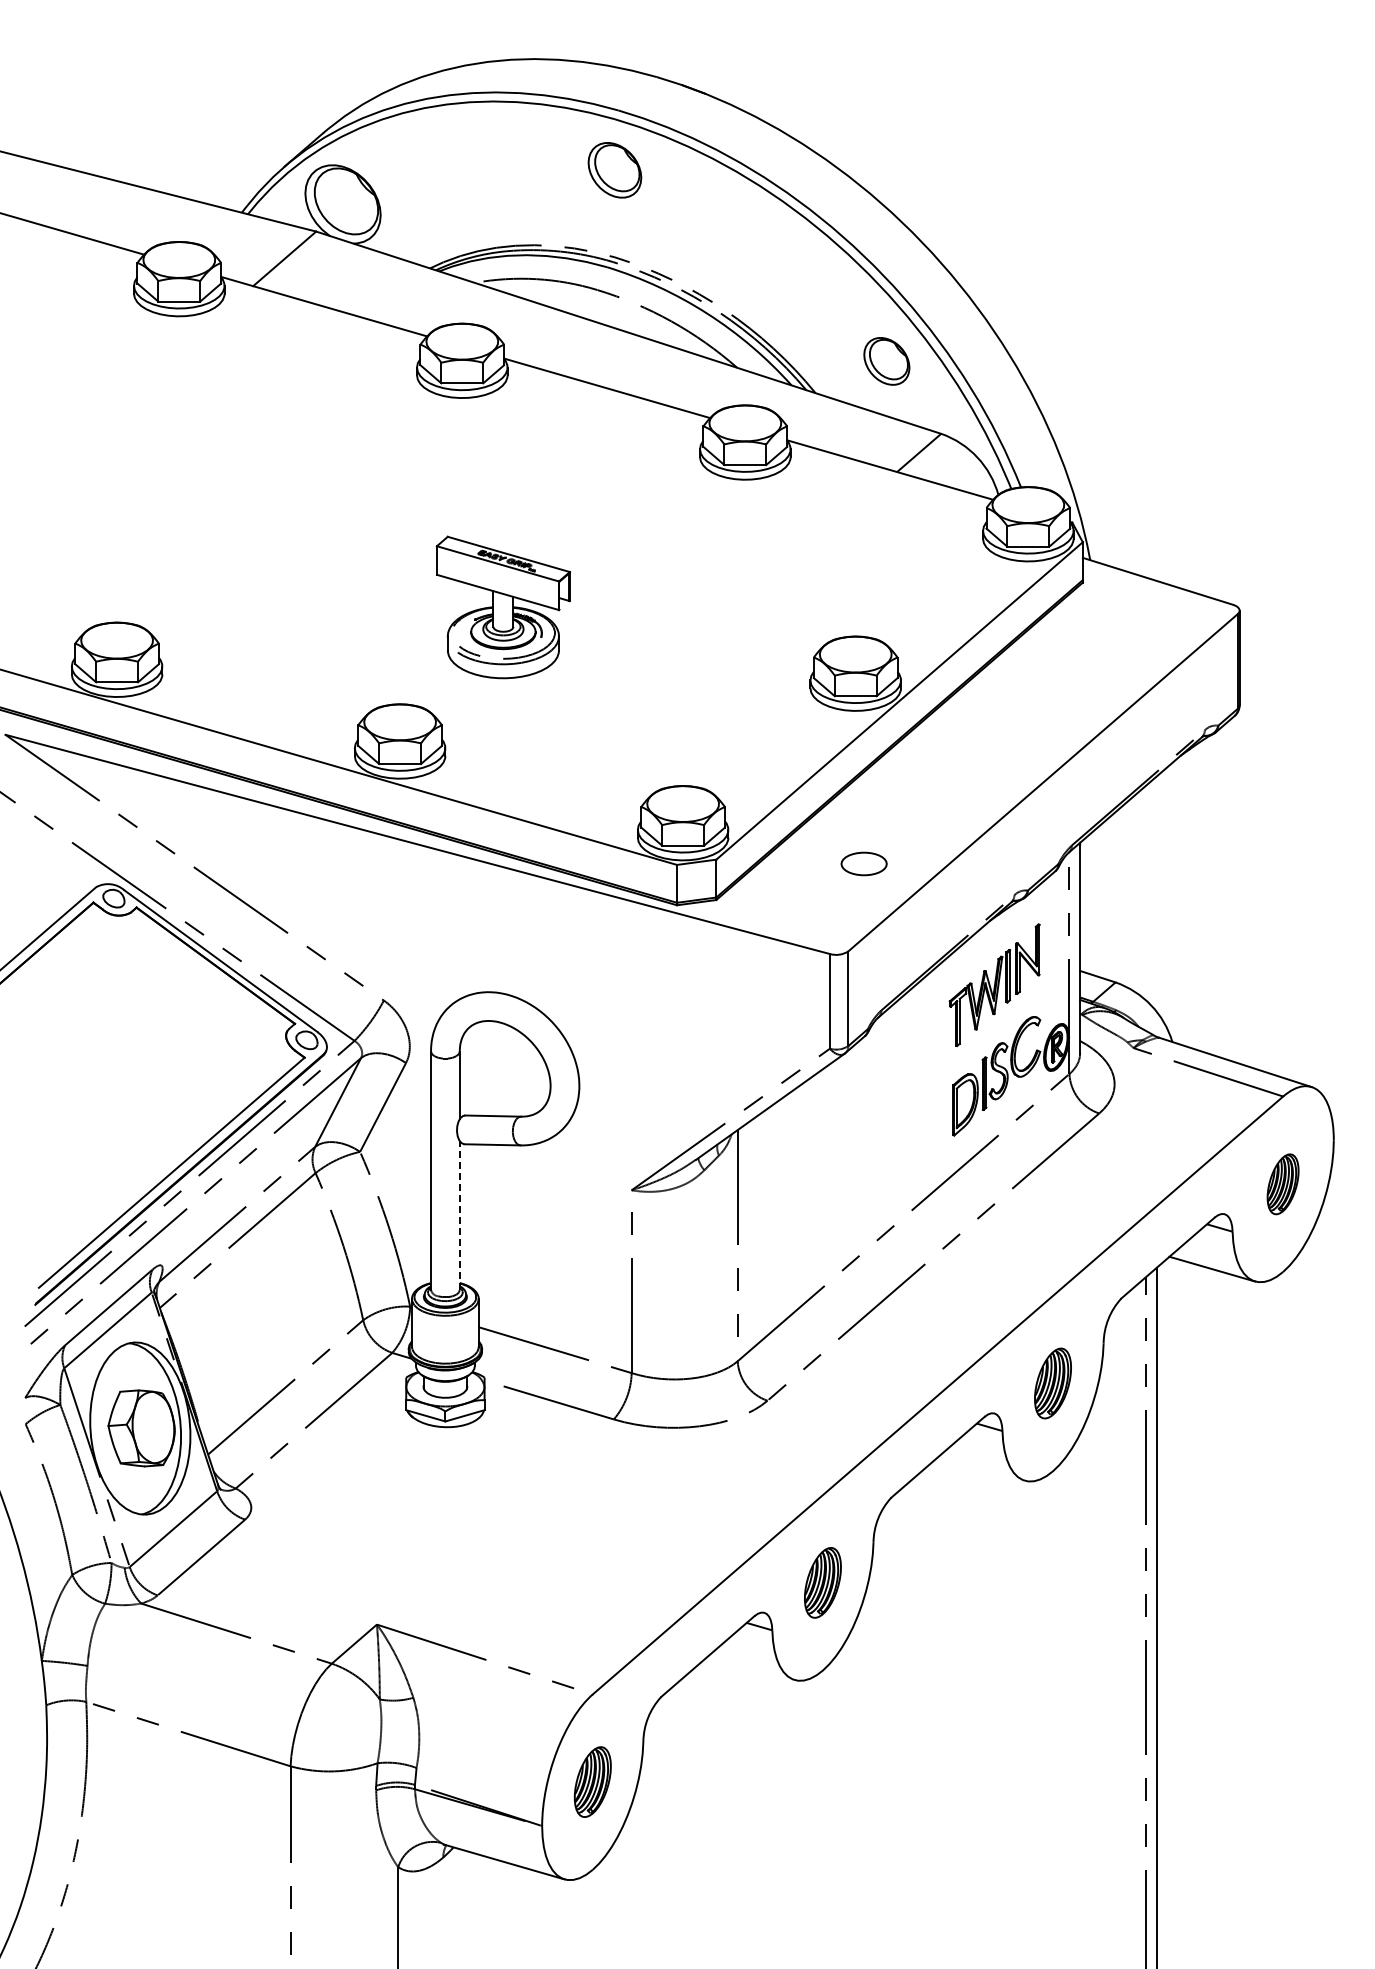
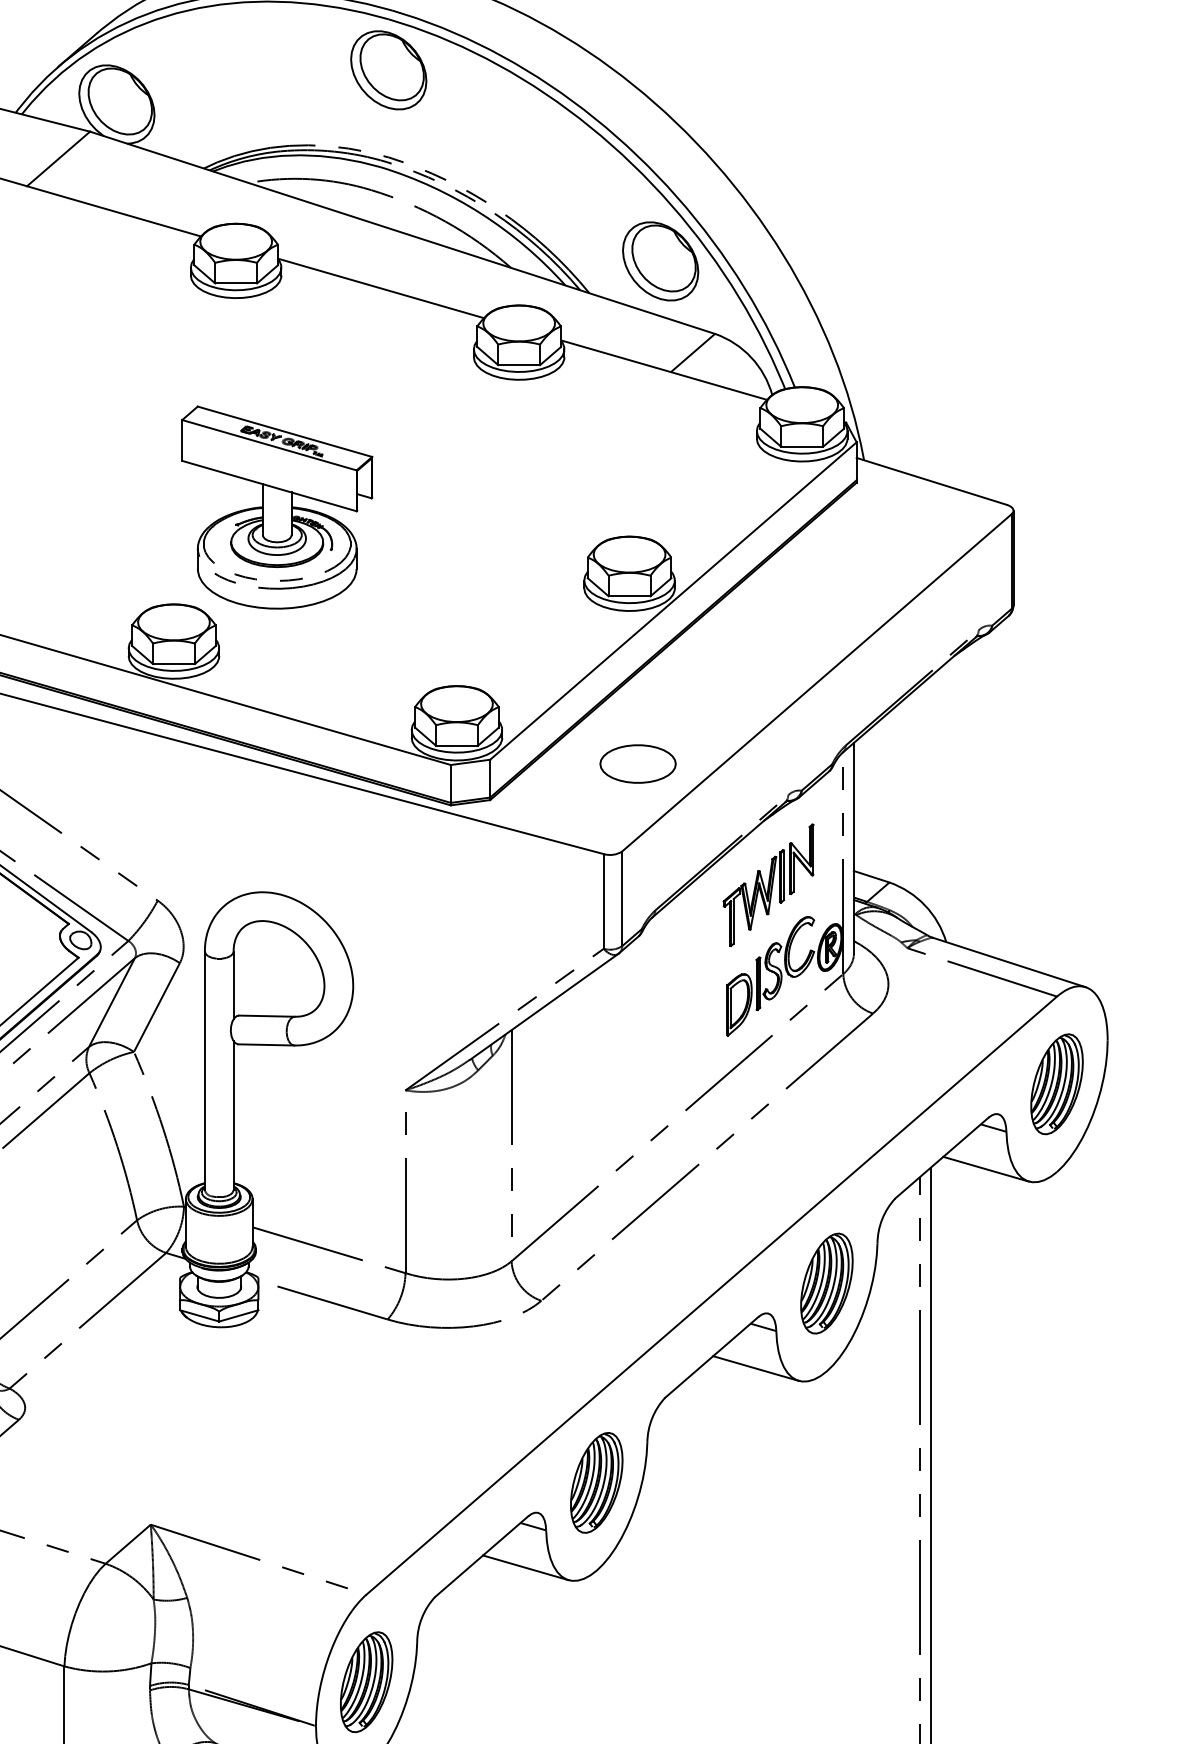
part: (614, 170) -> (388, 70), size x1.43
part: (886, 361) -> (660, 261), size x1.67
part: (503, 607) -> (277, 507), size x1.43
part: (863, 863) -> (637, 763), size x1.67
part: (1282, 1184) -> (1056, 1084), size x1.67
line: (459, 1215) -> (233, 1115), dashed -> solid
part: (1052, 1383) -> (826, 1283), size x1.43
line: (981, 1468) -> (755, 1368), added
part: (822, 1582) -> (596, 1482), size x1.43
line: (751, 1667) -> (525, 1567), added
part: (592, 1781) -> (366, 1681), size x1.43

